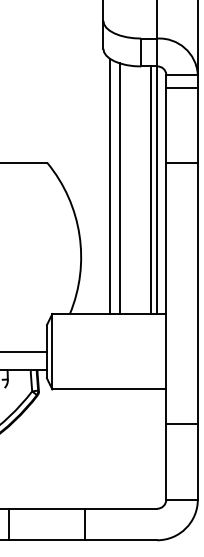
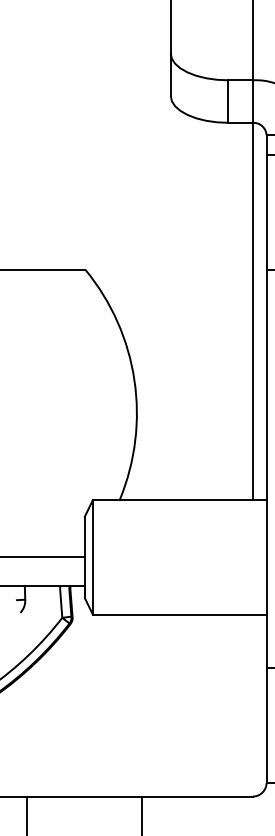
line: (110, 186) -> (181, 305), removed
line: (119, 188) -> (195, 308), removed
line: (151, 190) -> (244, 311), removed

